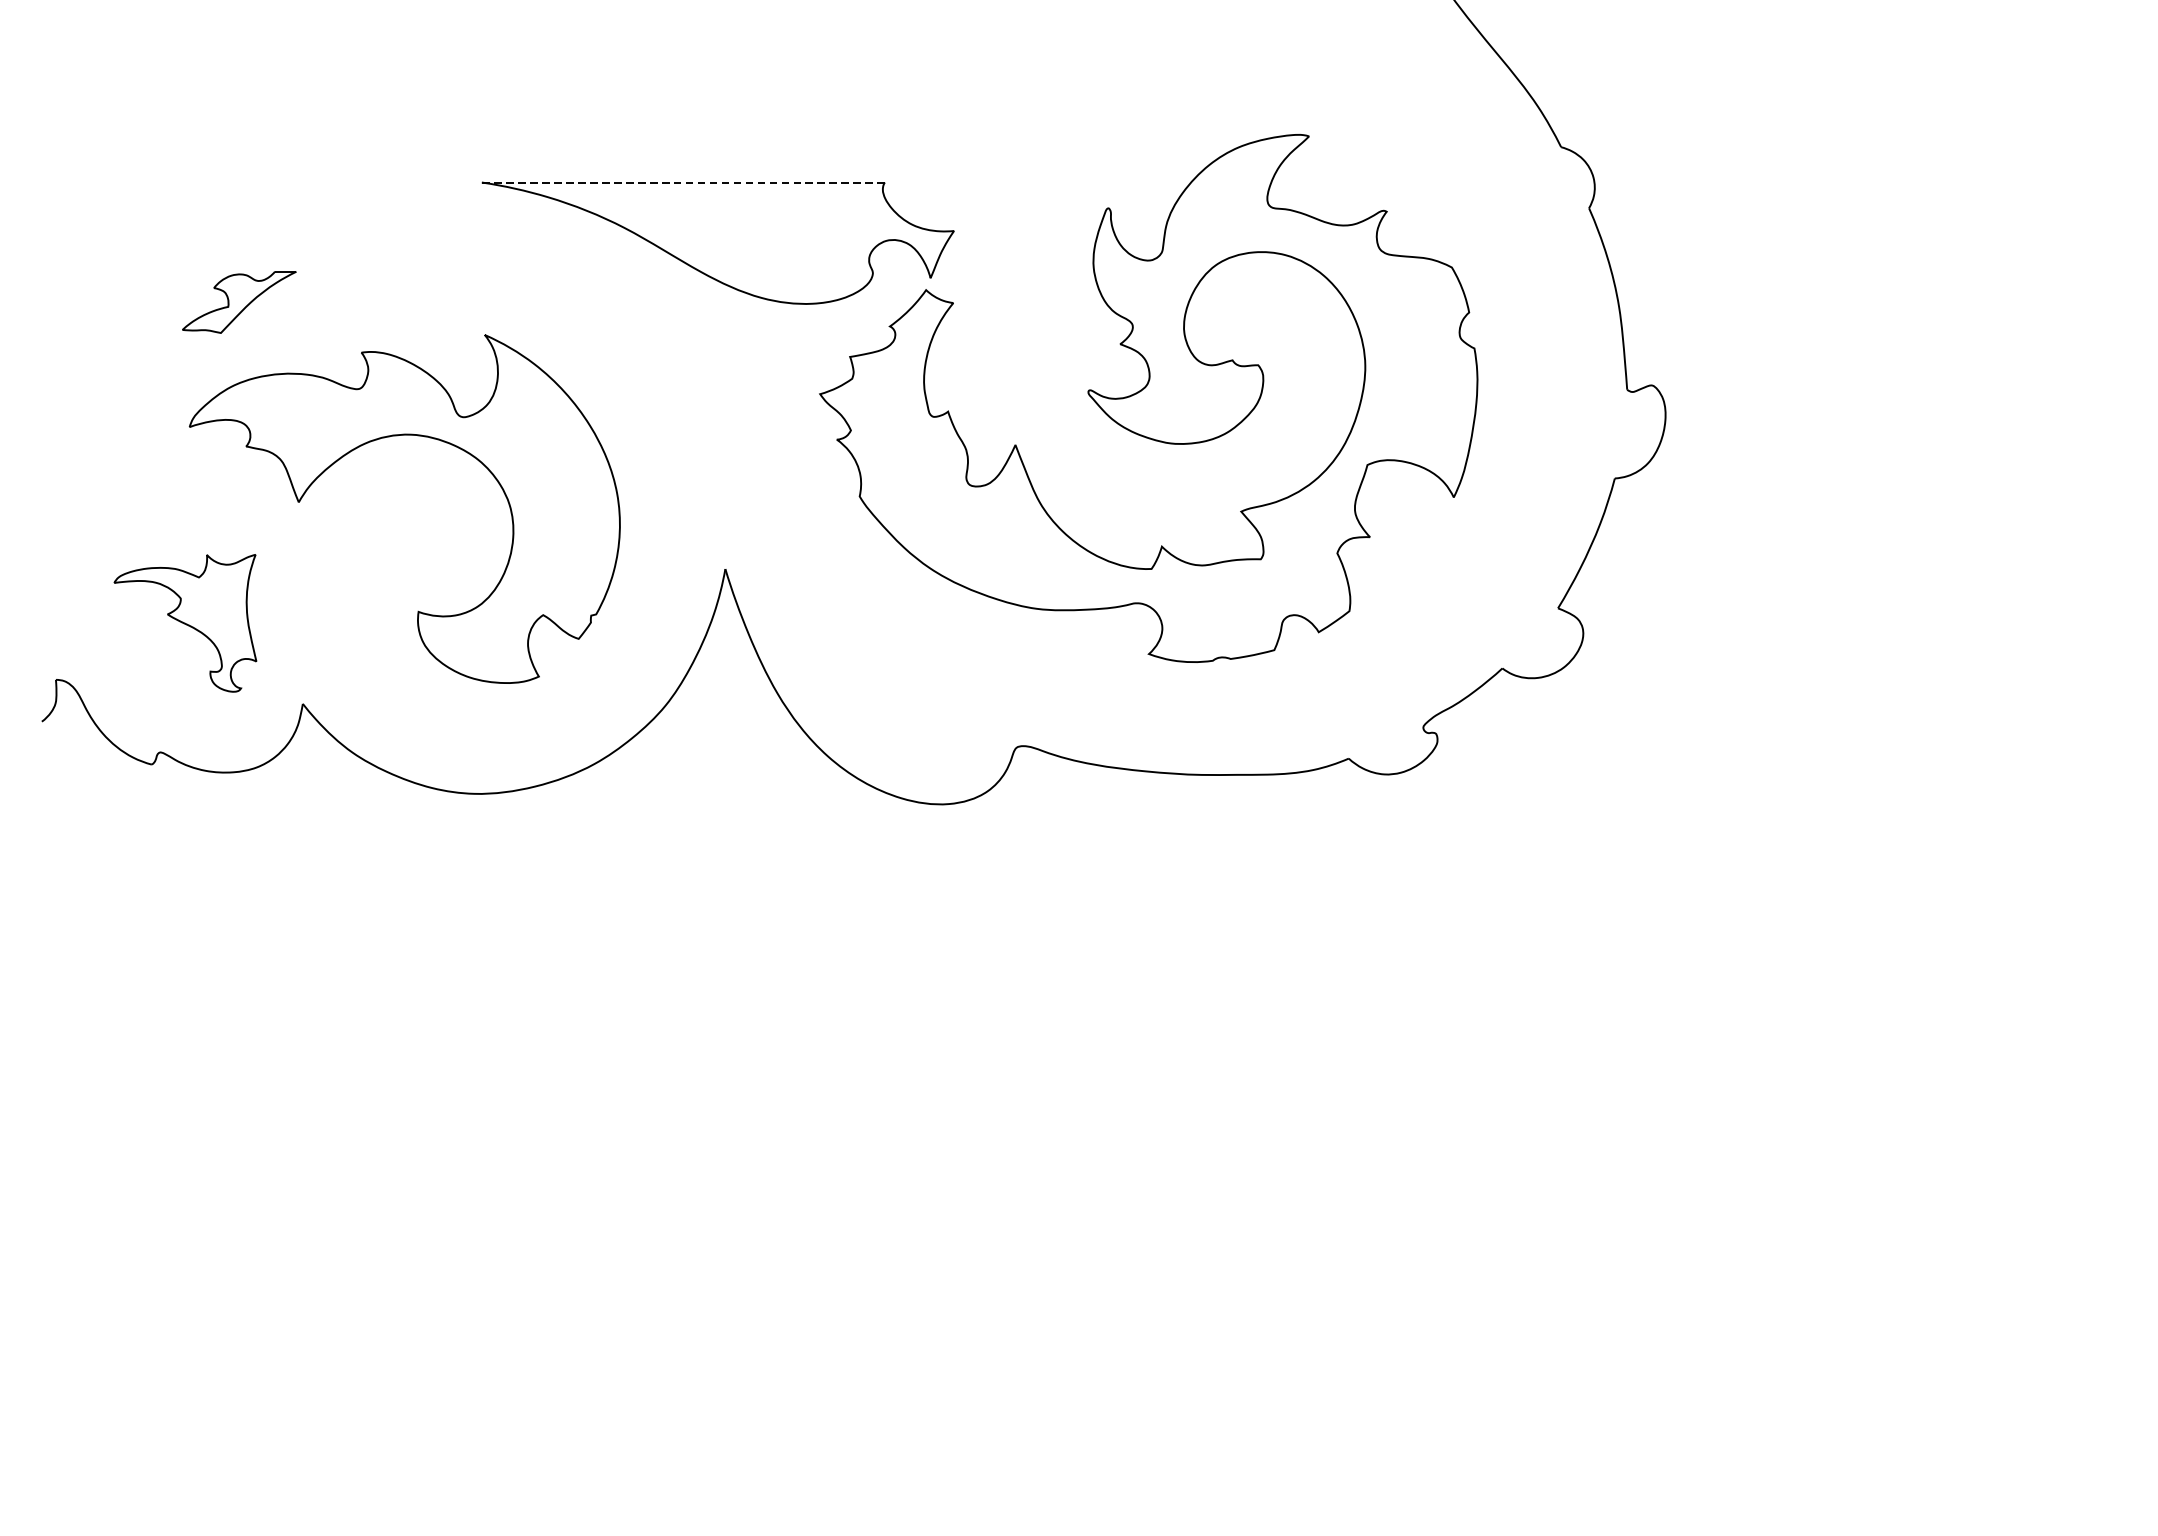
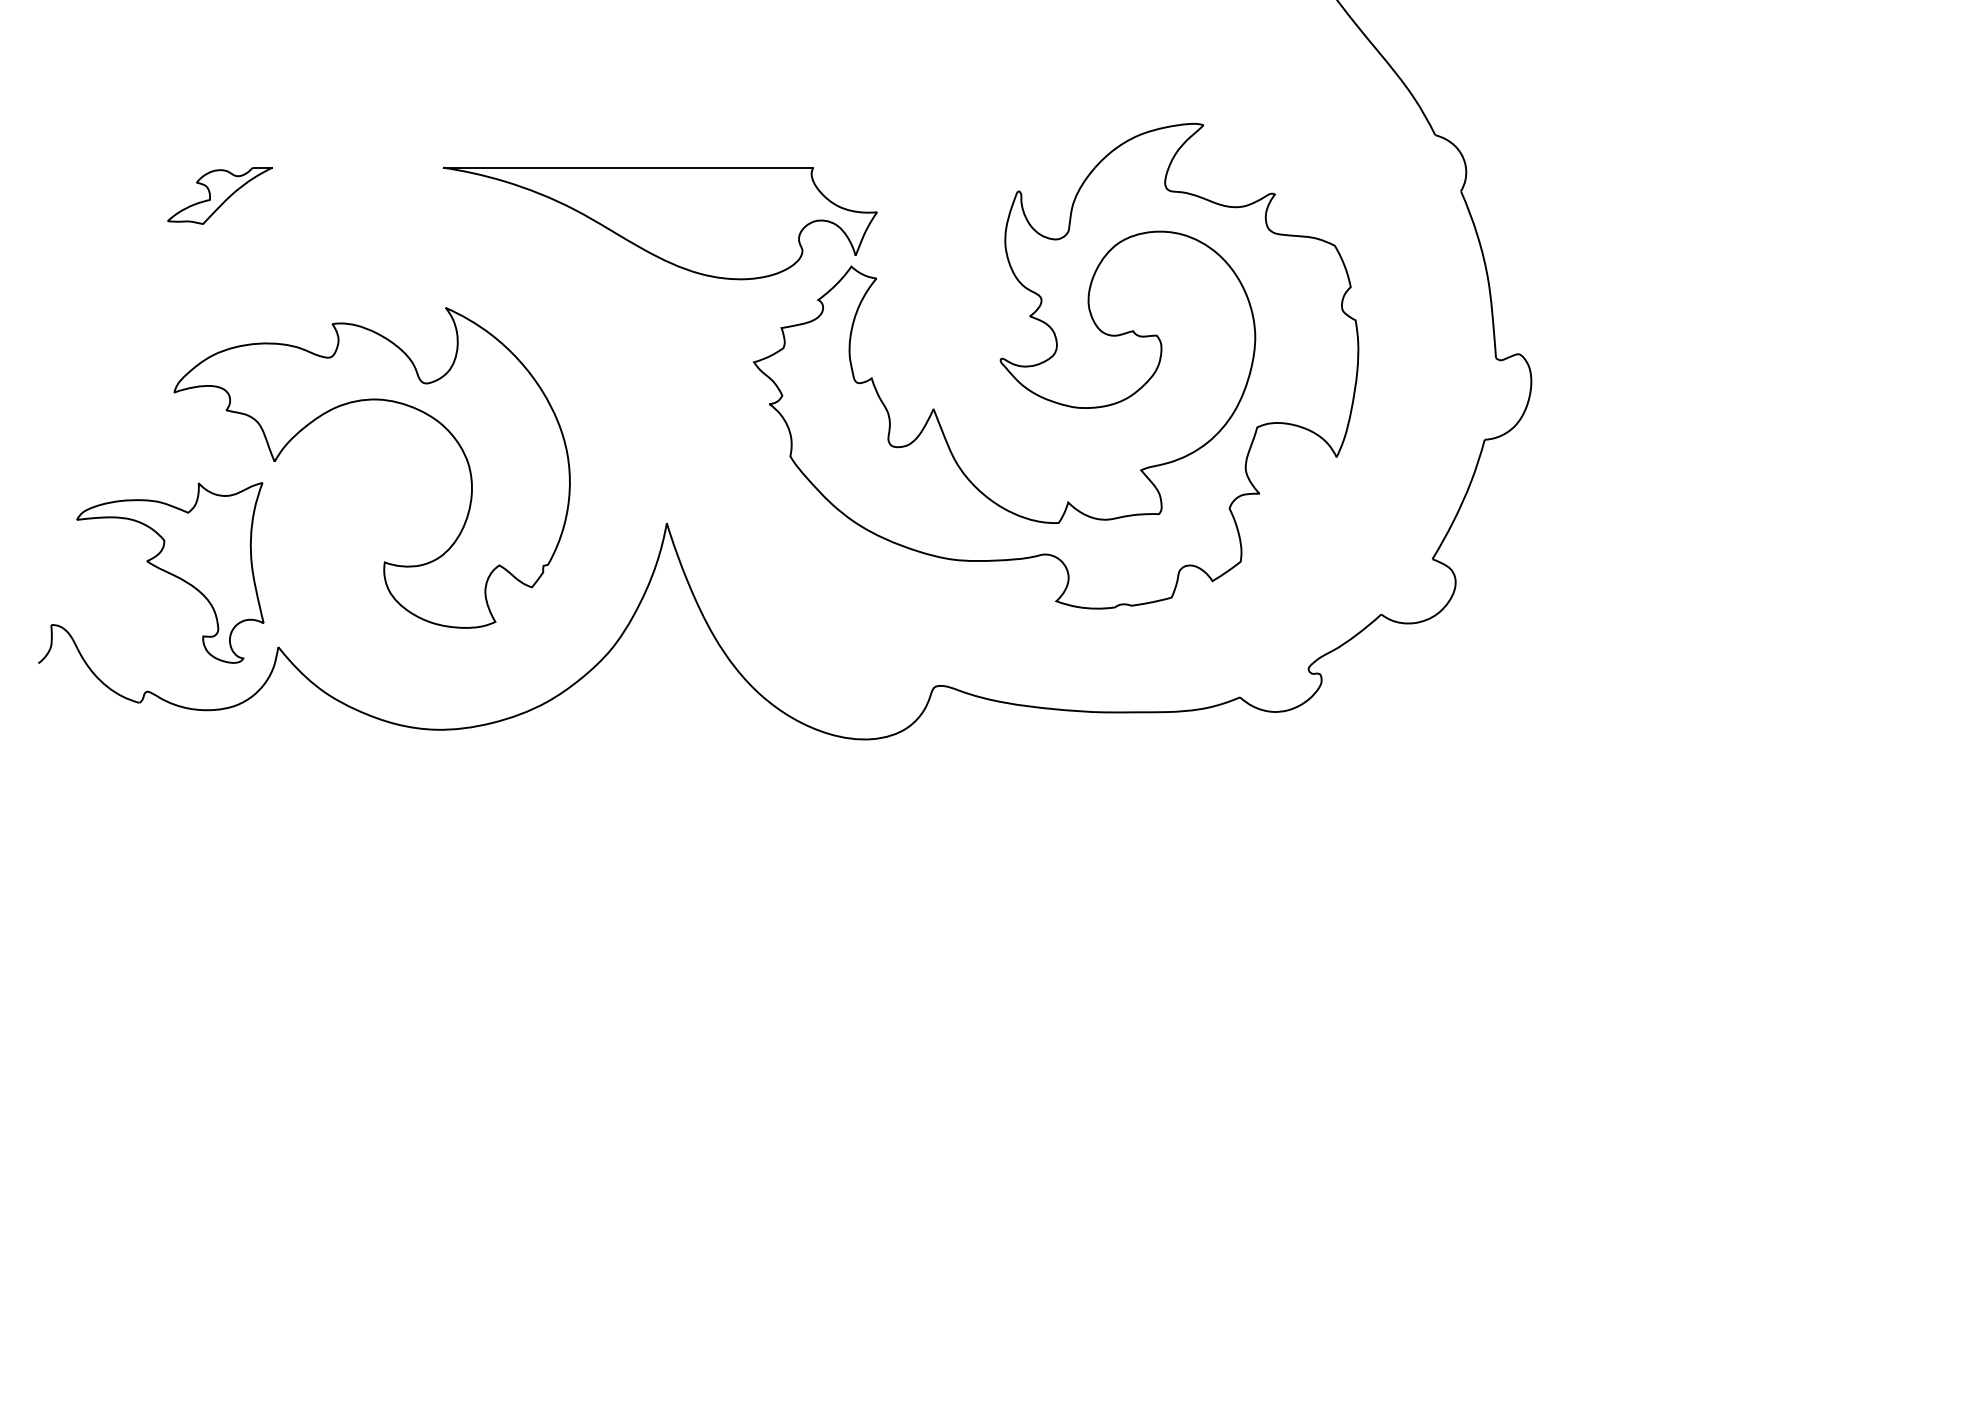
line: (682, 182) -> (627, 167), dashed -> solid
part: (238, 301) -> (219, 195), moved
part: (185, 622) -> (170, 572), size x1.43

